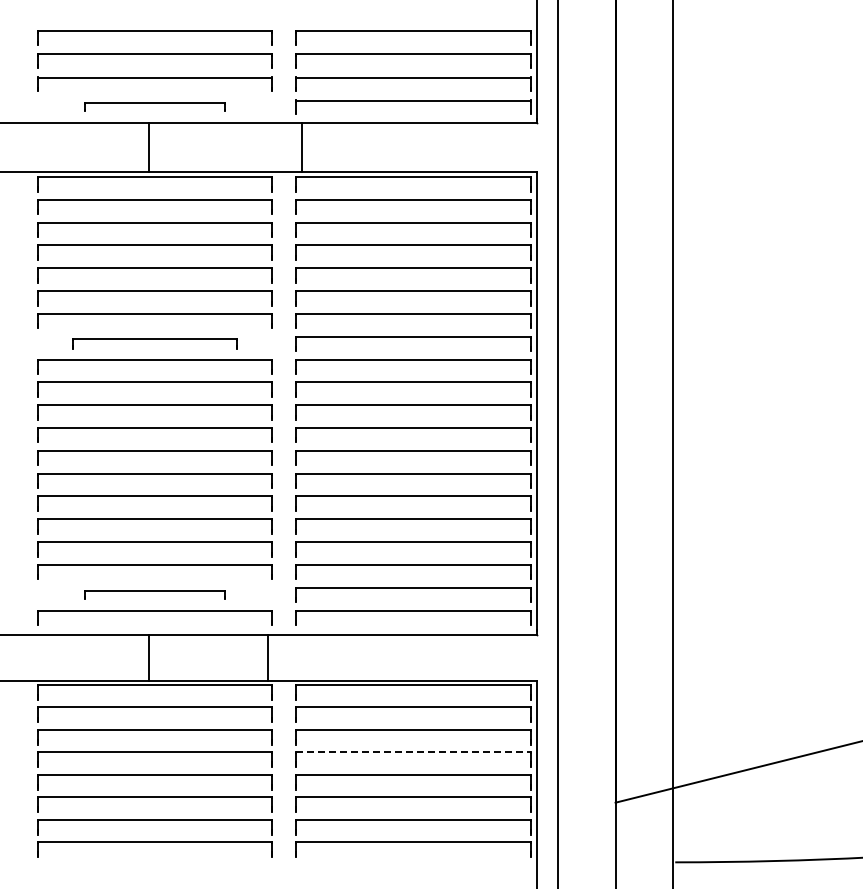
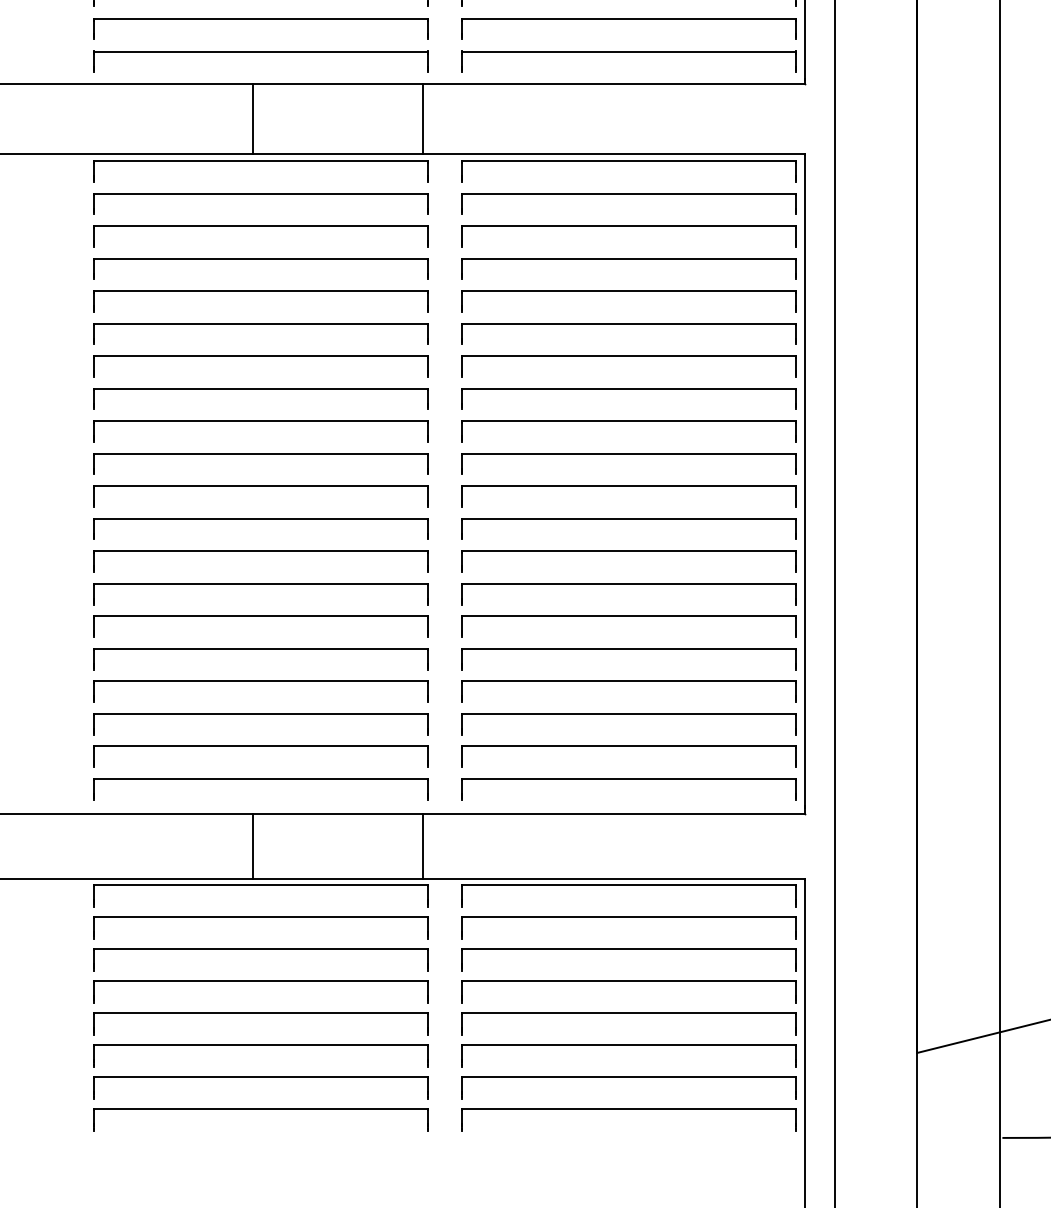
part: (154, 106) -> (260, 60), size x1.67
line: (302, 146) -> (422, 117), moved
part: (154, 343) -> (260, 398), size x1.43
part: (154, 594) -> (260, 756), size x1.67
line: (413, 752) -> (629, 981), dashed -> solid

